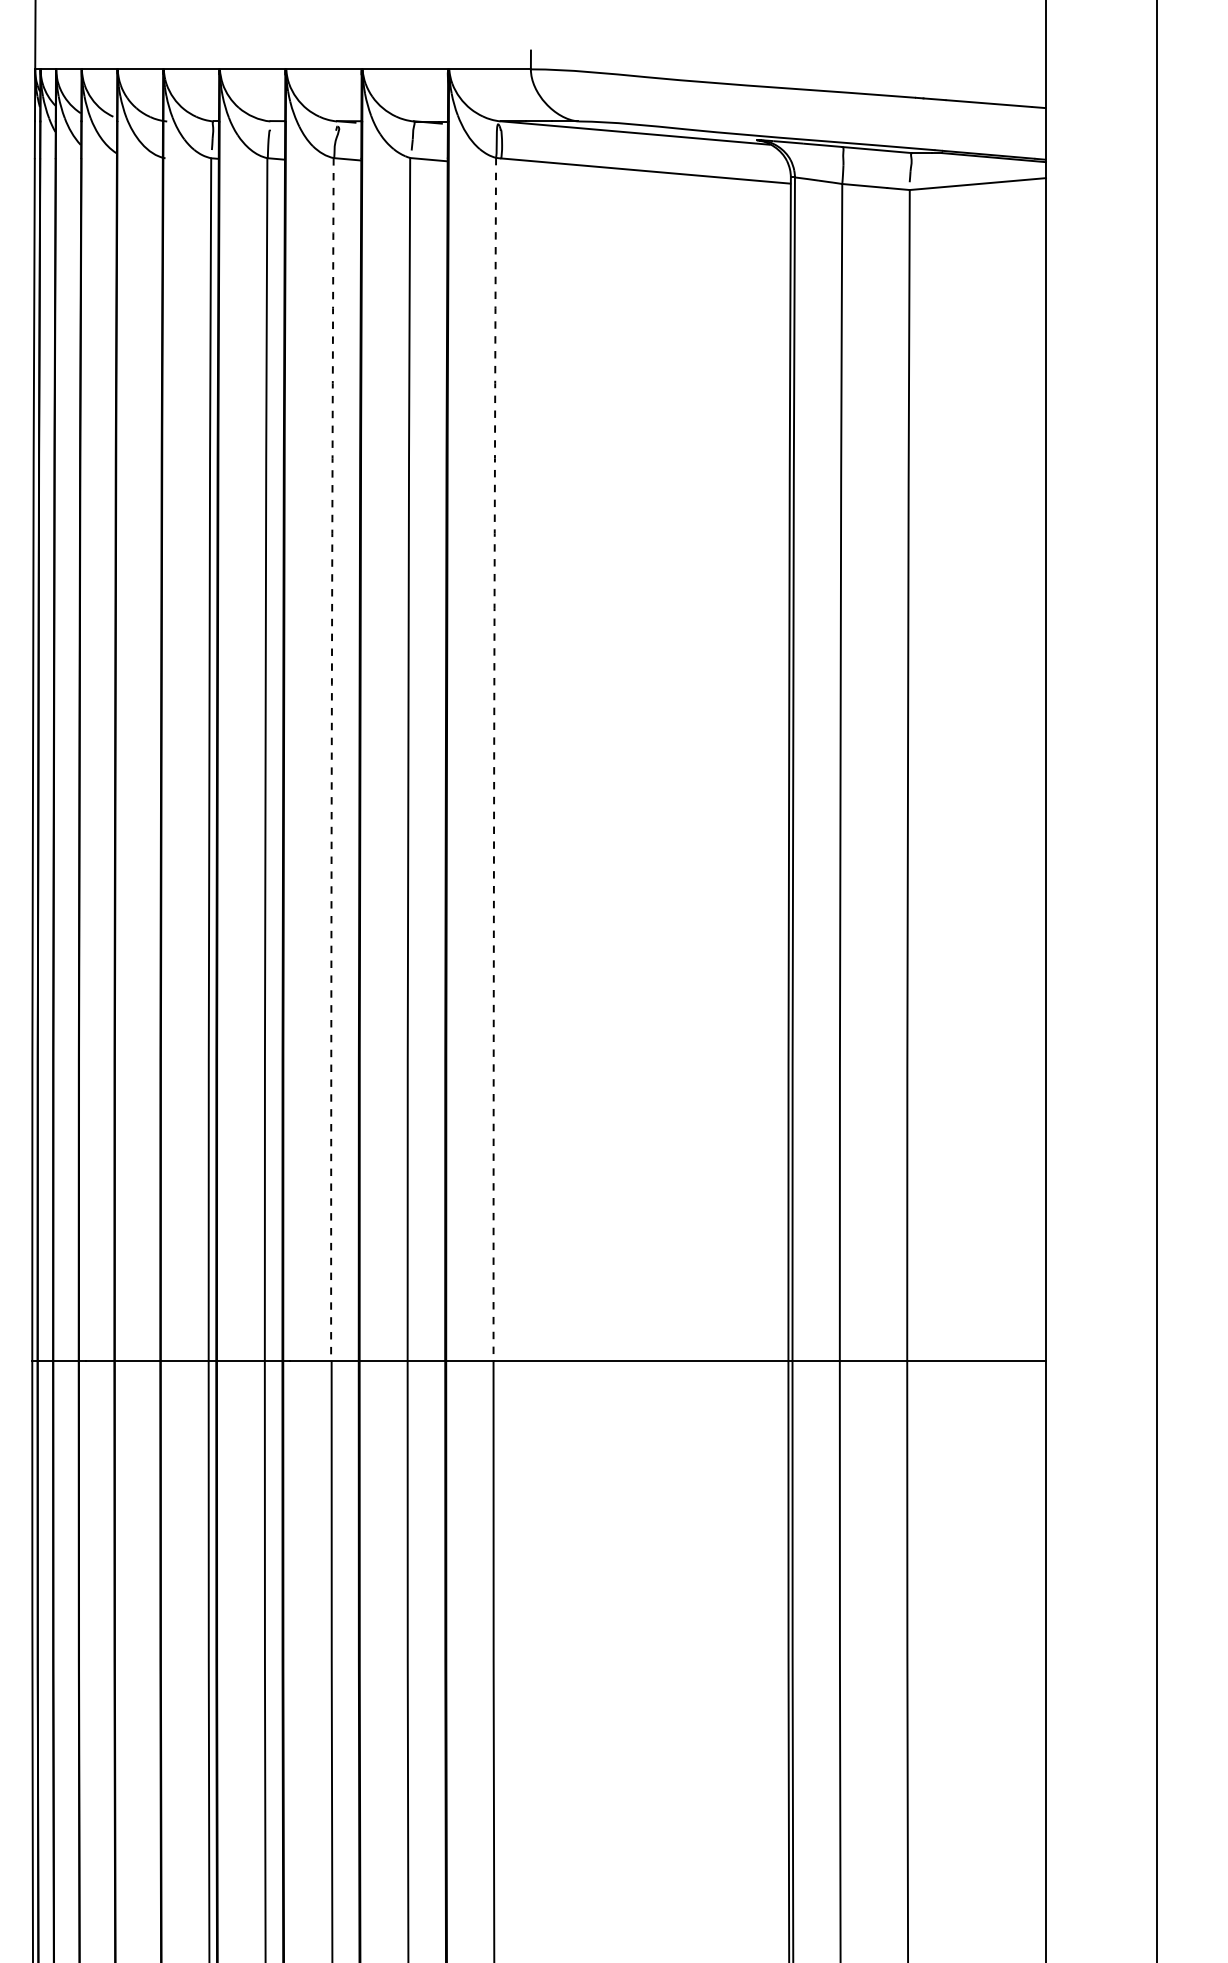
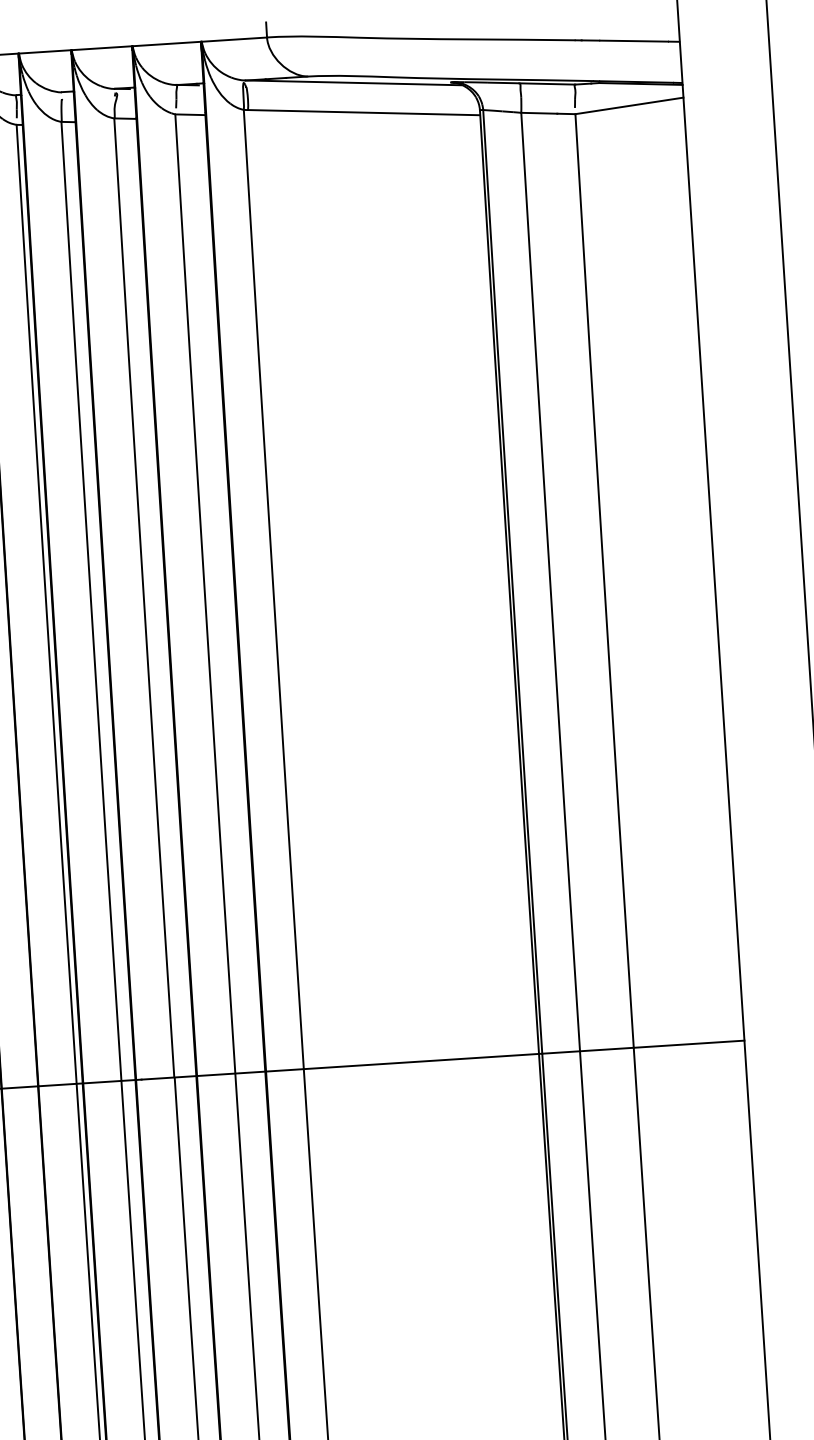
arc: (331, 759) -> (143, 598), dashed -> solid
arc: (494, 759) -> (273, 589), dashed -> solid

